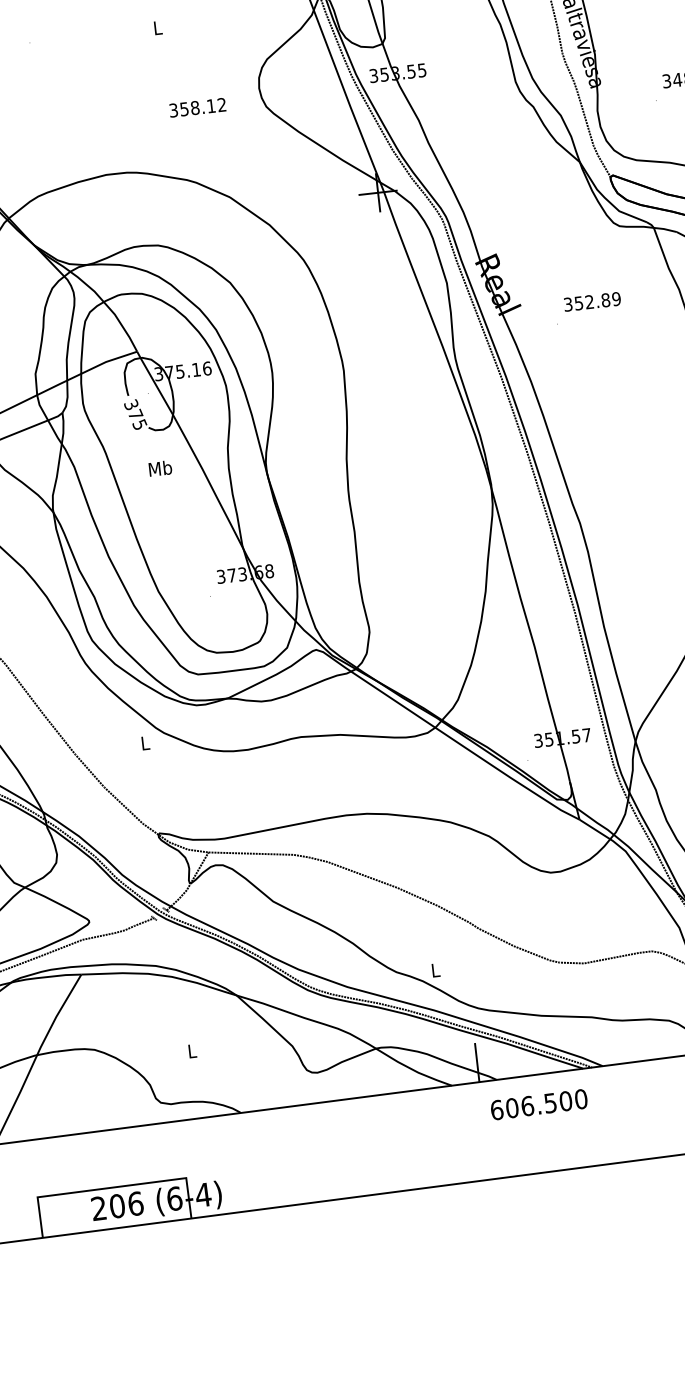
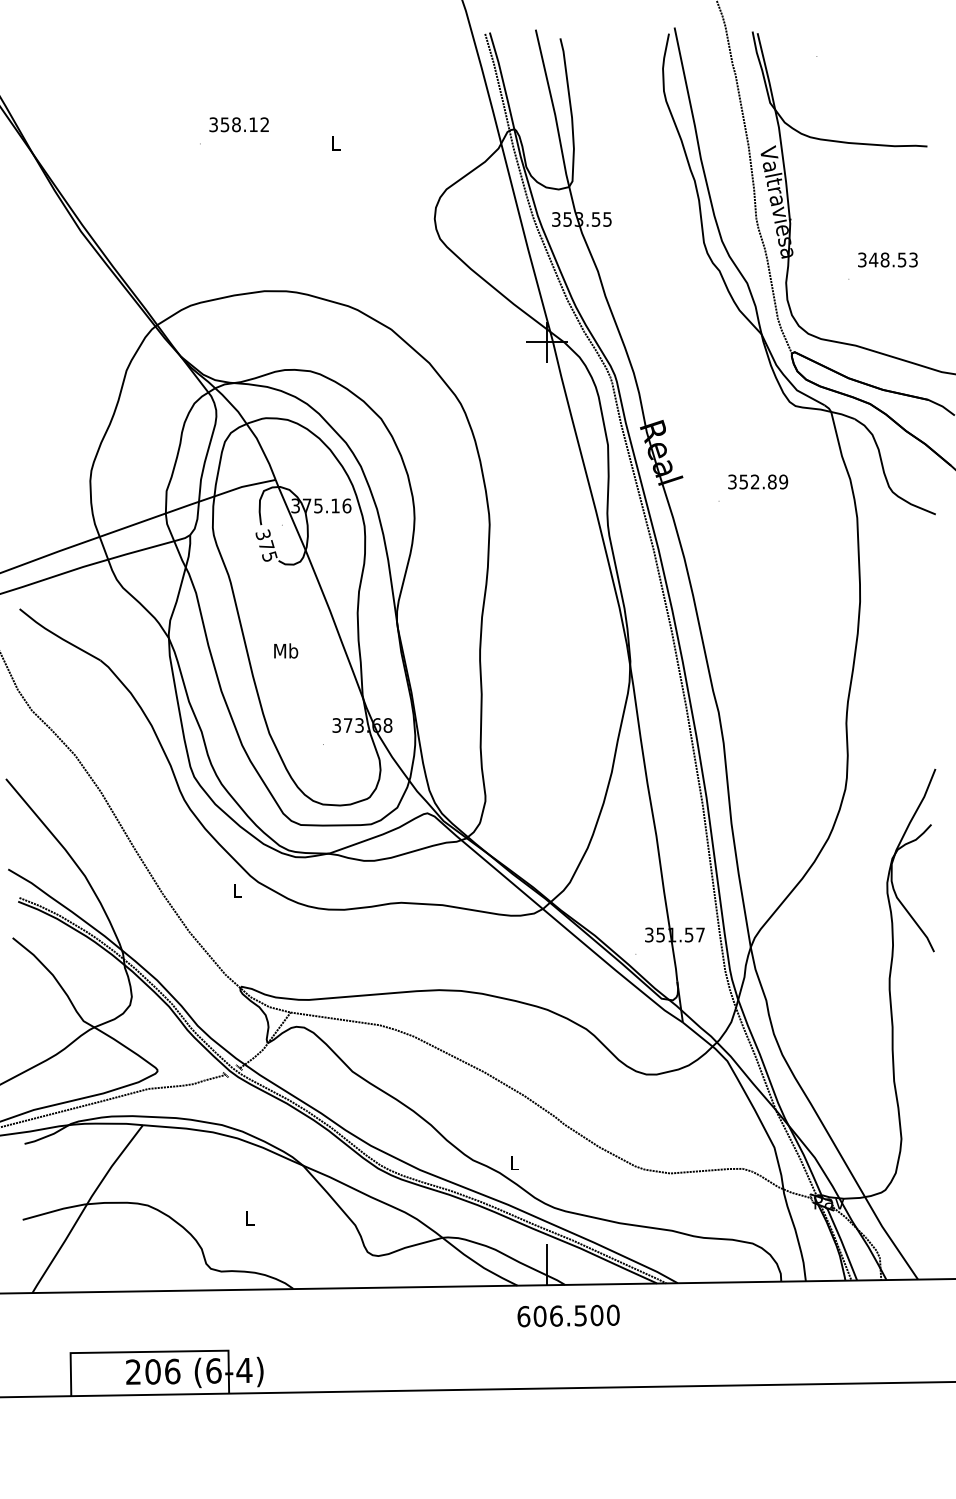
text: (197, 107) -> (238, 124), moved
text: (160, 468) -> (286, 650), moved
text: (539, 1104) -> (568, 1315), moved

